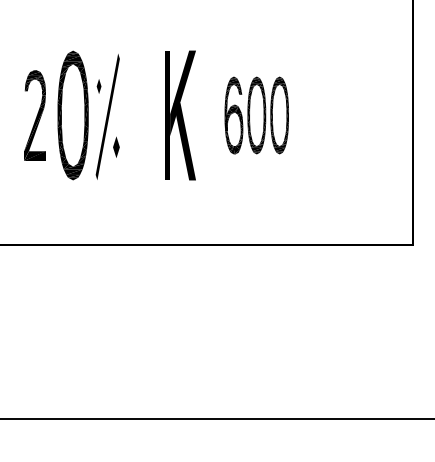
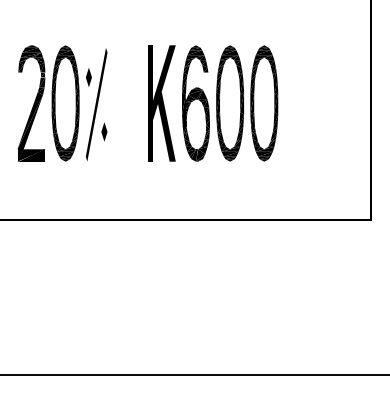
part: (98, 86) -> (88, 77), size x1.43
part: (34, 115) -> (30, 103), size x1.43
part: (256, 115) -> (229, 103), size x1.67

